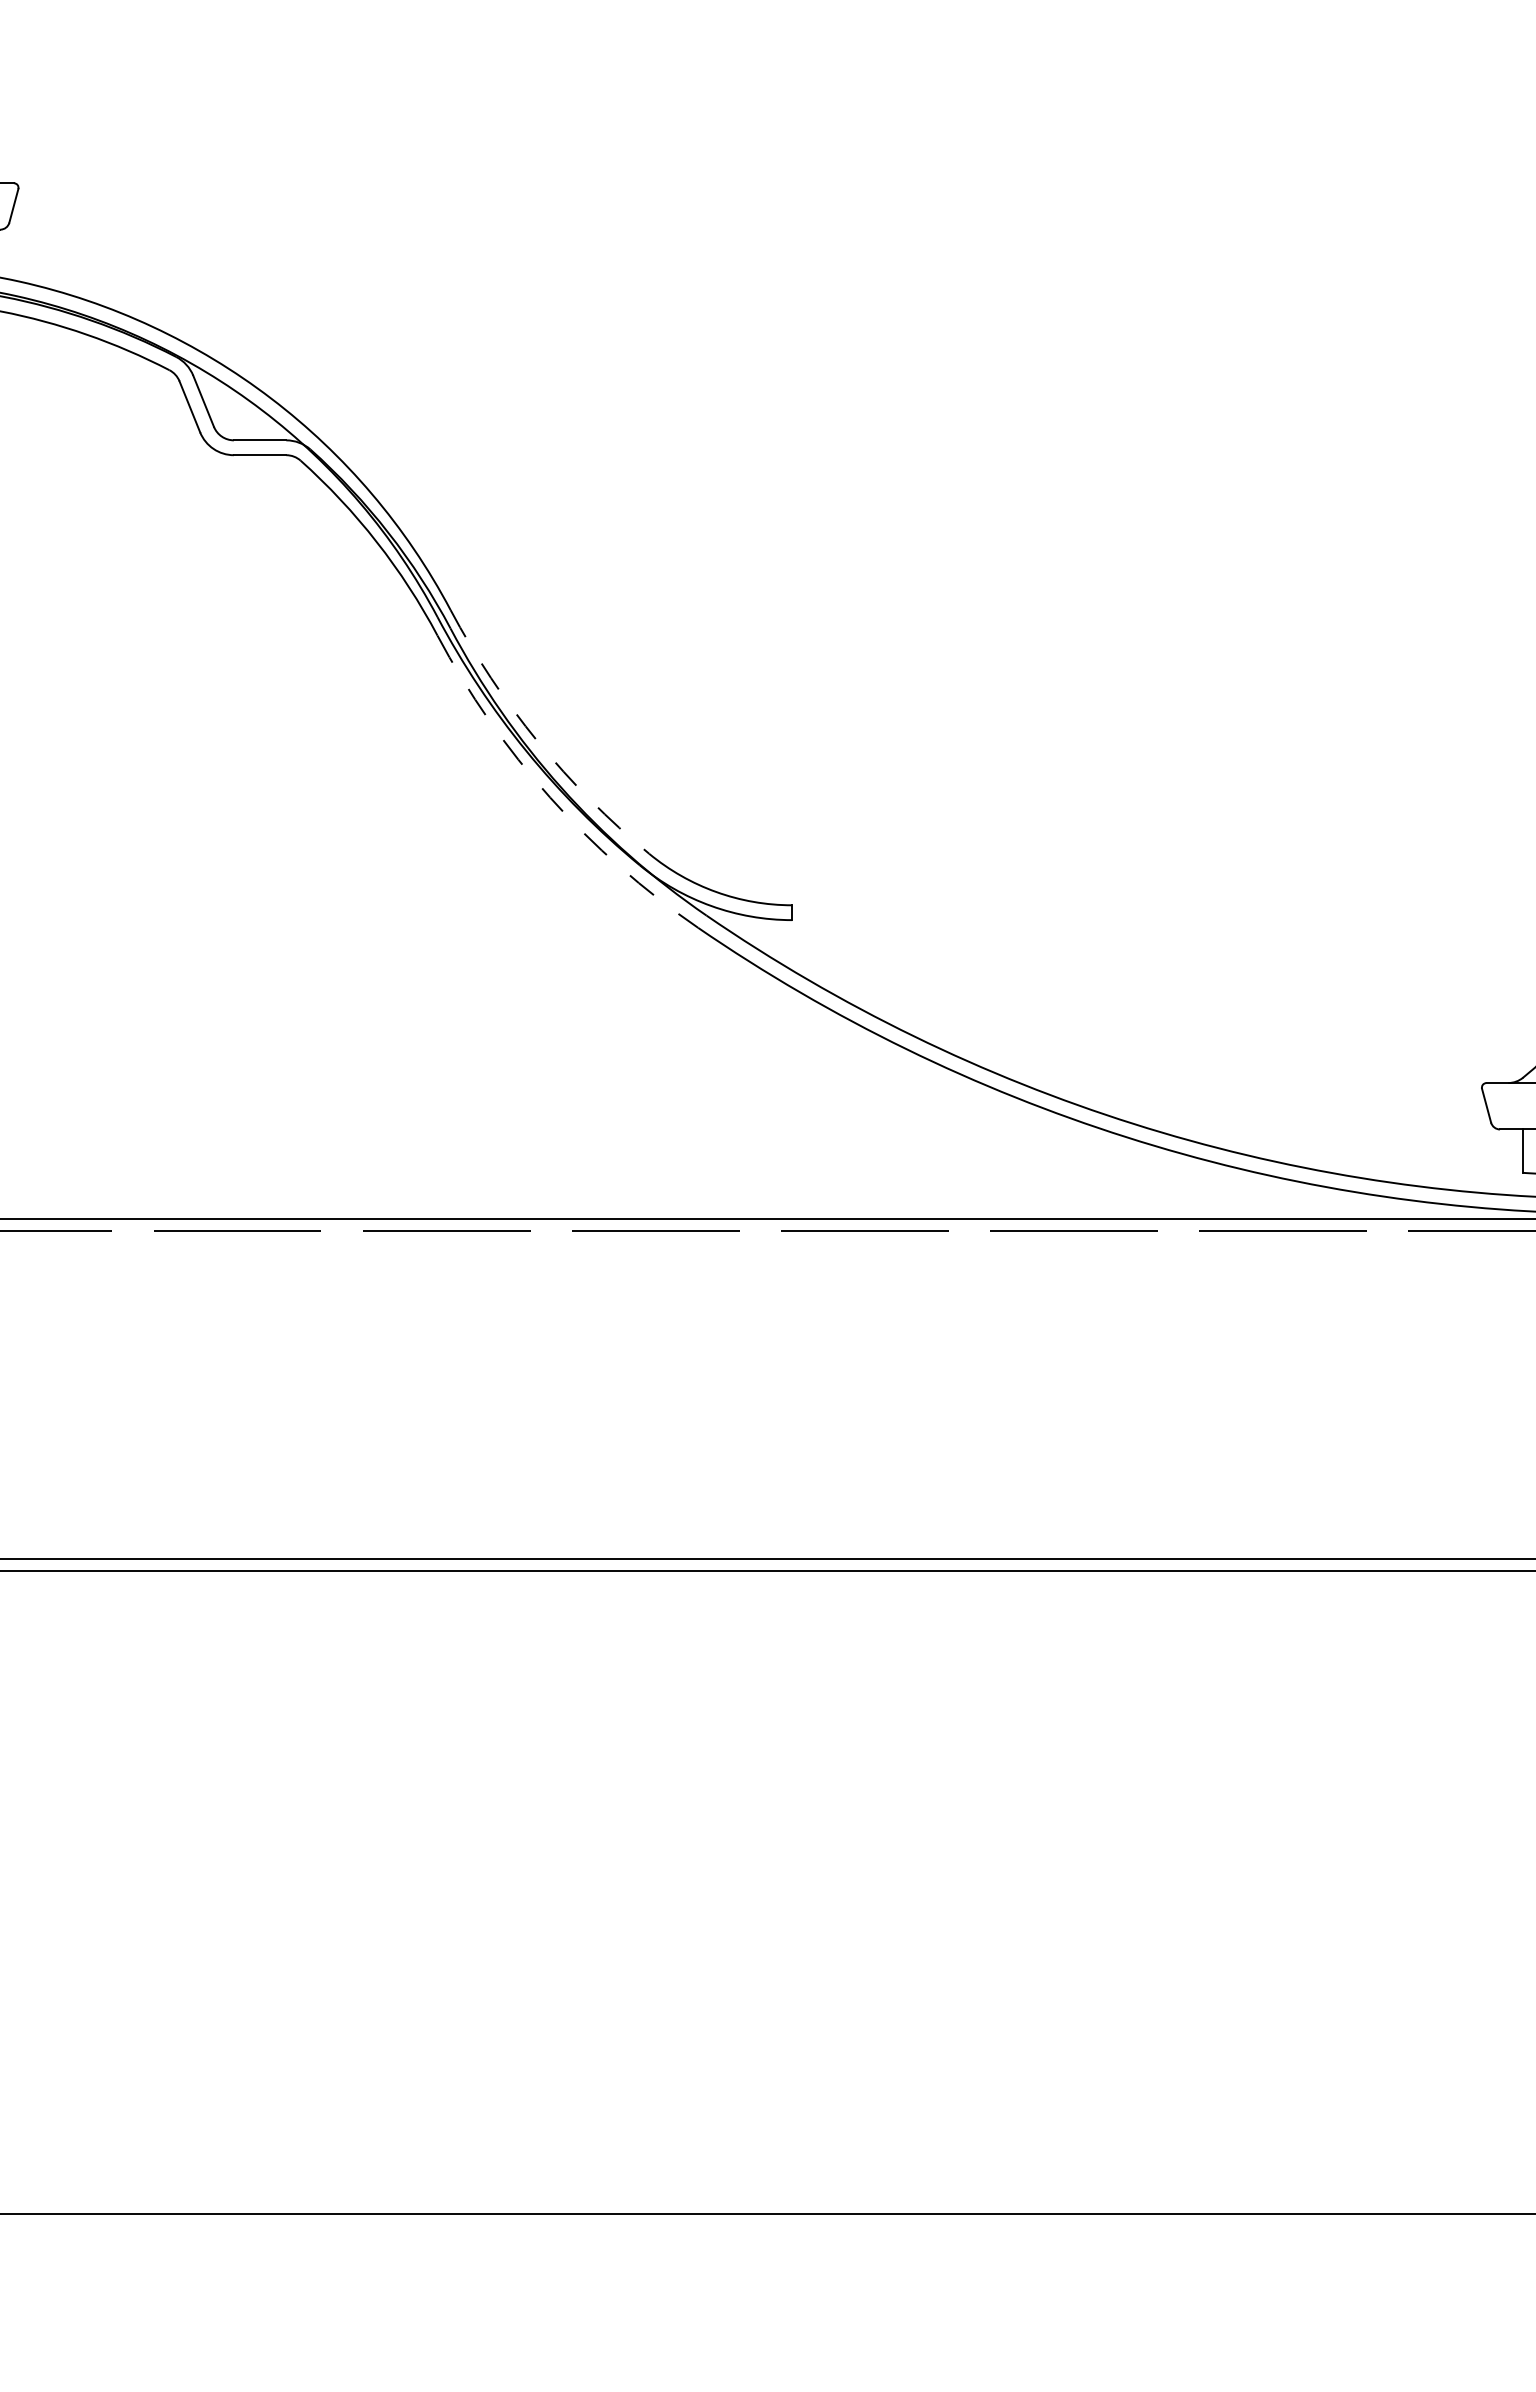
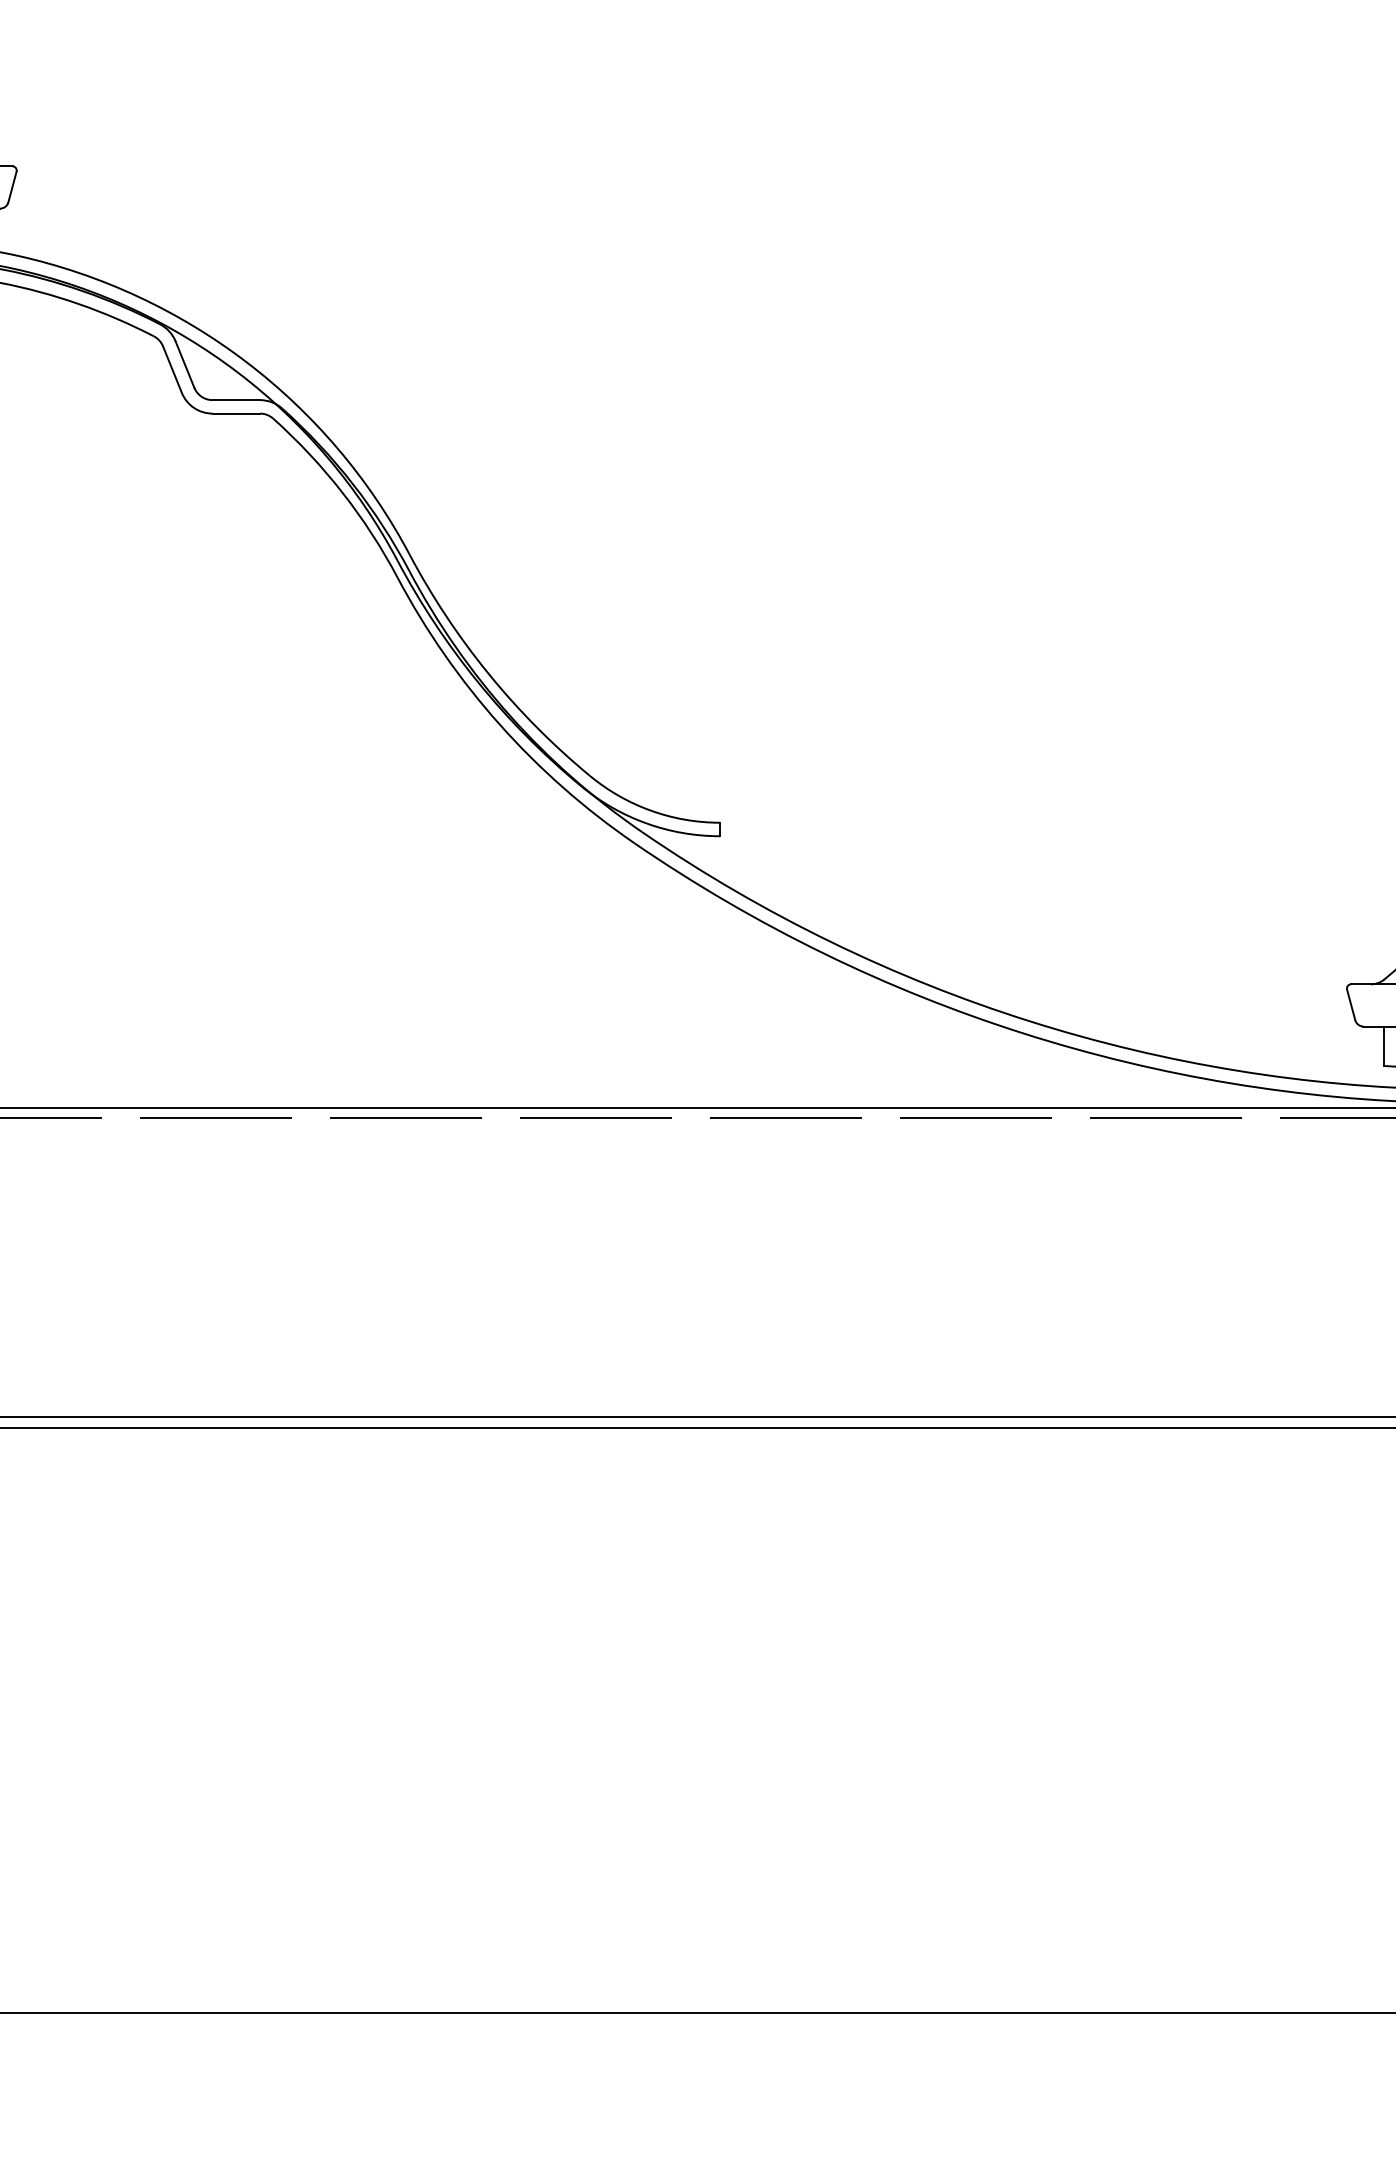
arc: (537, 741) -> (488, 673), dashed -> solid
arc: (550, 797) -> (500, 724), dashed -> solid

